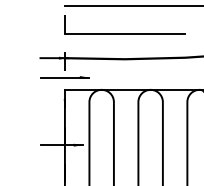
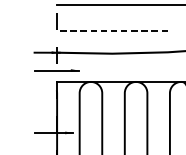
line: (124, 34) -> (111, 30), solid -> dashed

